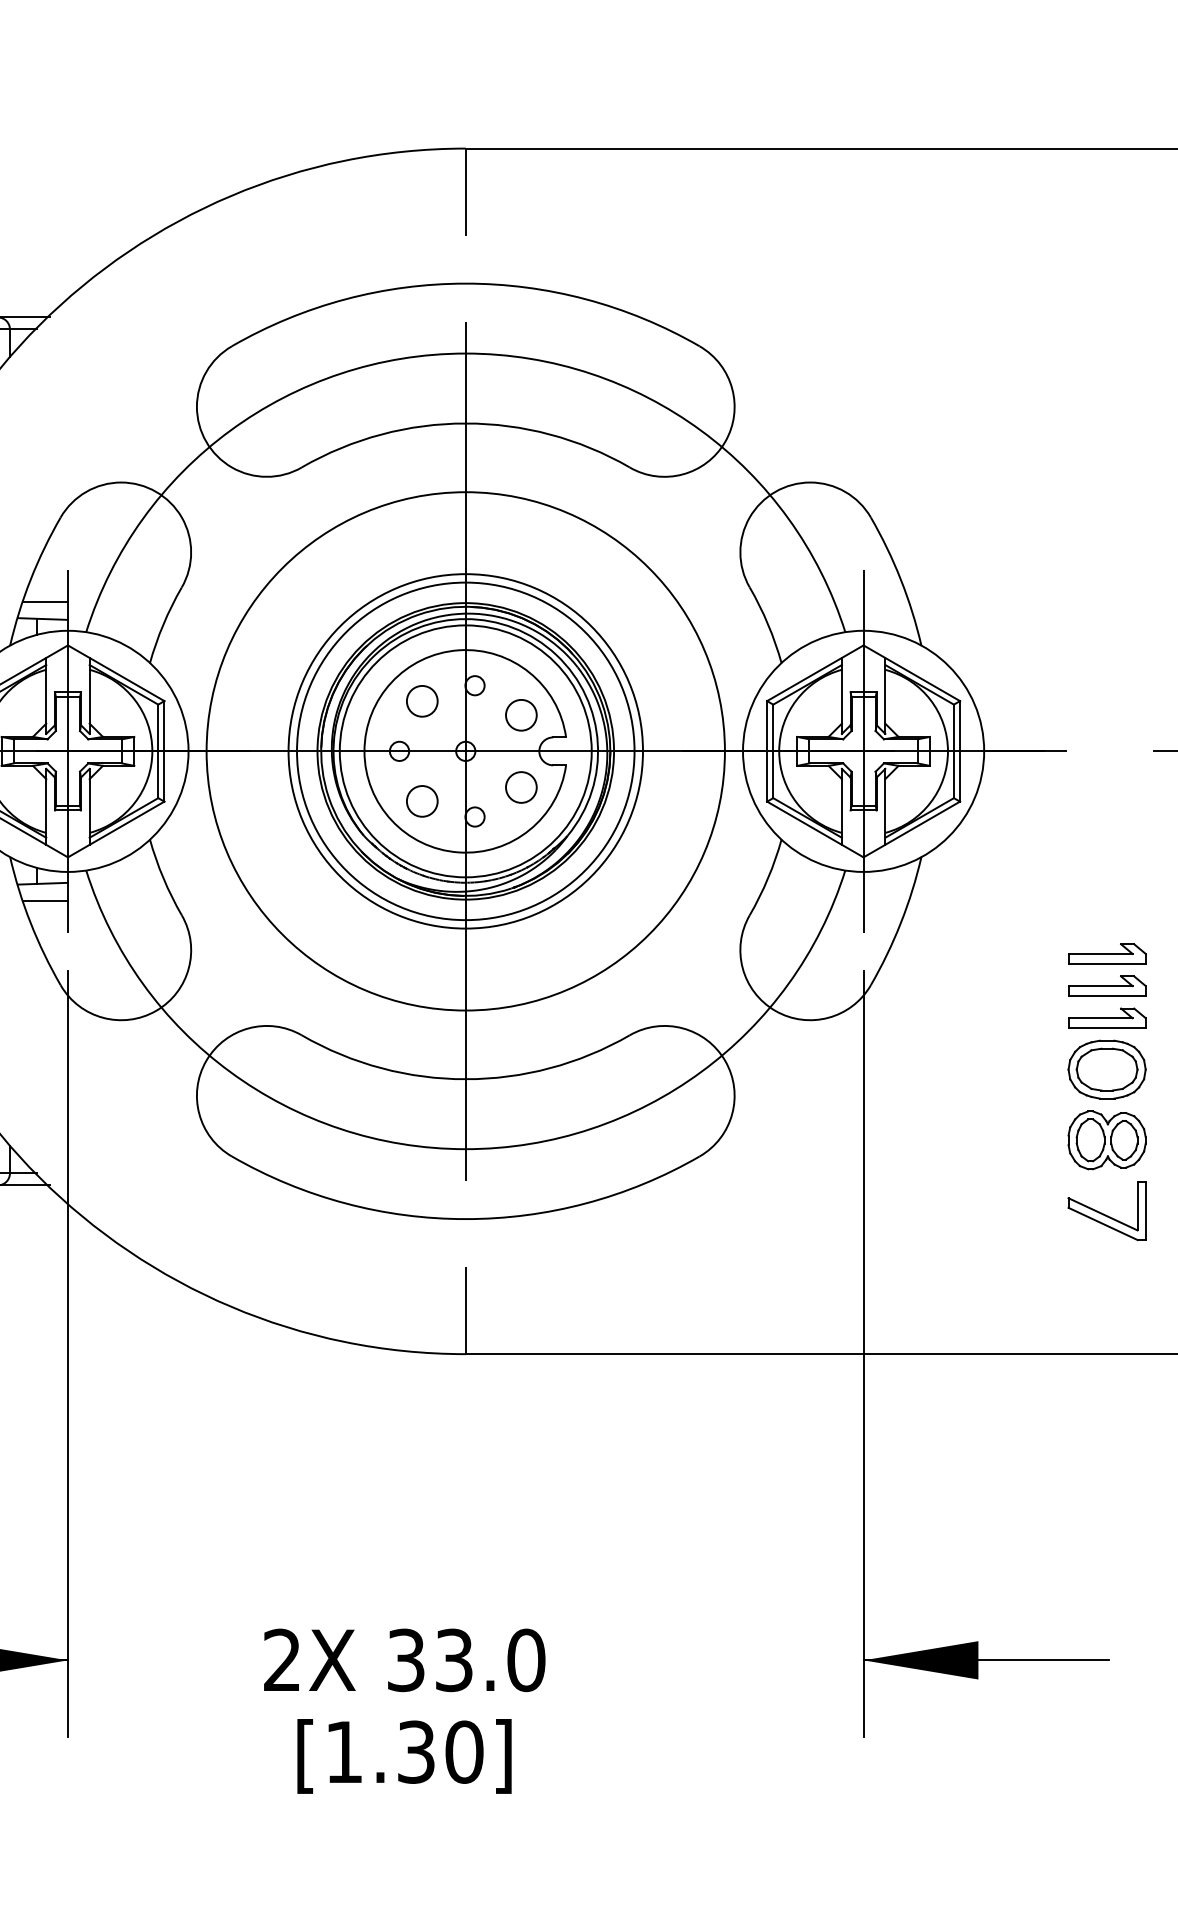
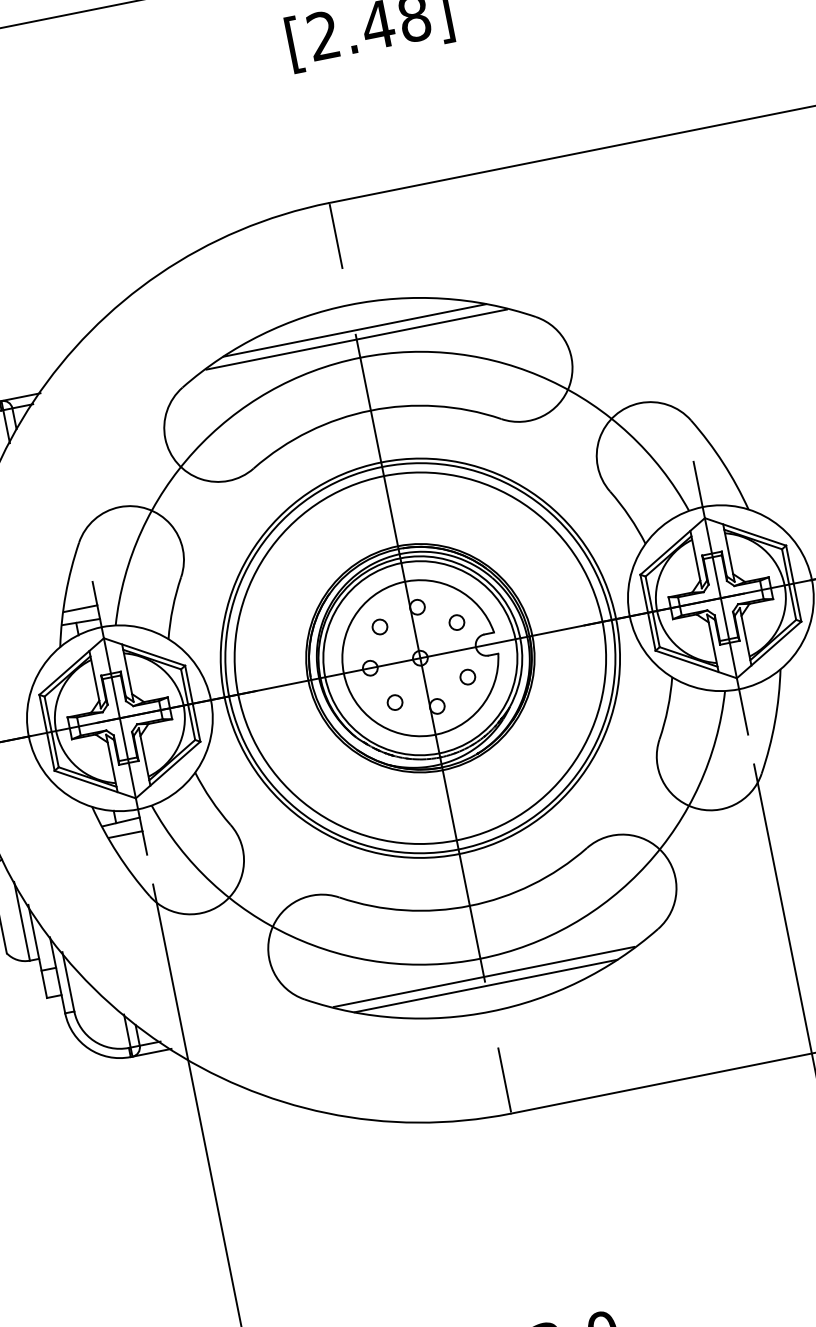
line: (465, 317) -> (354, 330), added
line: (465, 329) -> (356, 339), added
circle: (421, 700) -> (379, 626), size x0.62
circle: (521, 714) -> (456, 621), size x0.62
circle: (465, 751) -> (420, 658), size x1.43
circle: (465, 751) -> (420, 658), size x1.43
circle: (521, 787) -> (467, 677), size x0.62
circle: (421, 801) -> (394, 702), size x0.62
line: (465, 1173) -> (483, 977), added
line: (465, 1185) -> (485, 986), added

